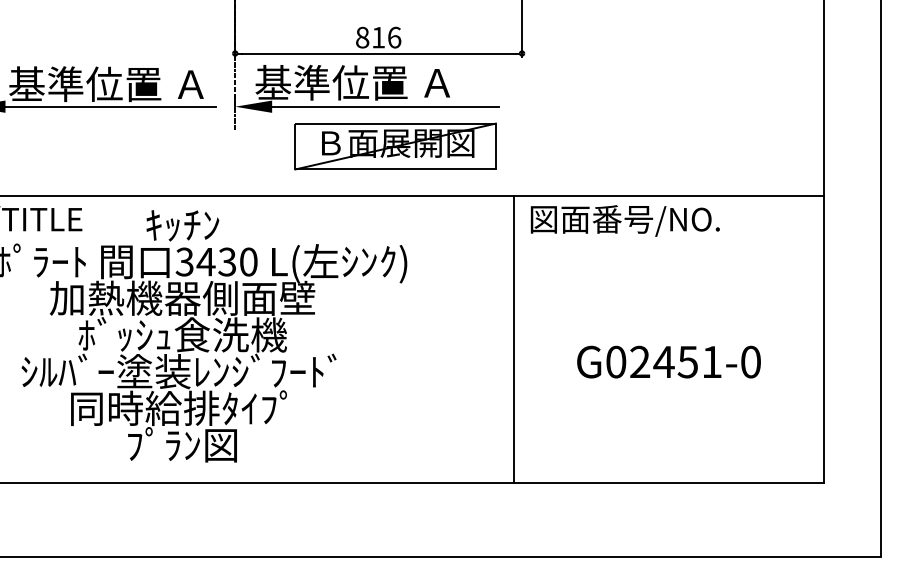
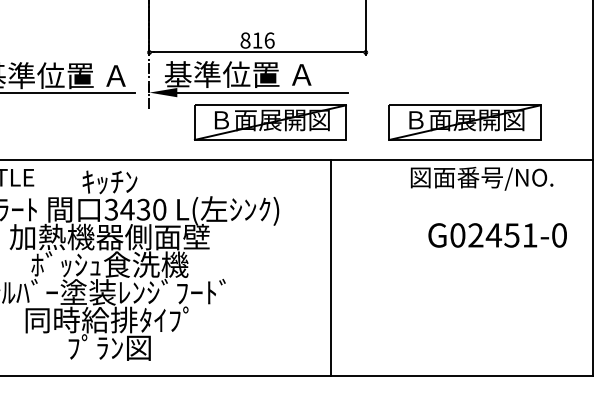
part: (653, 146) -> (464, 122), added
text: (624, 220) -> (481, 178), moved
line: (514, 338) -> (331, 267), moved
text: (668, 361) -> (497, 234), moved

